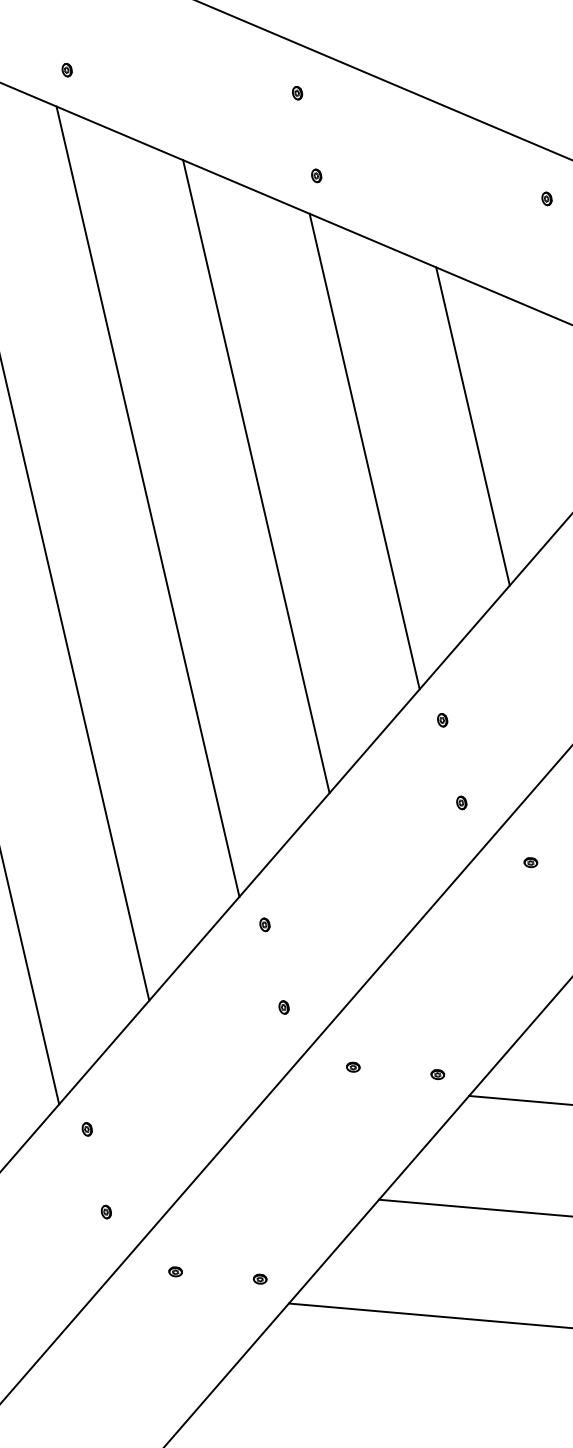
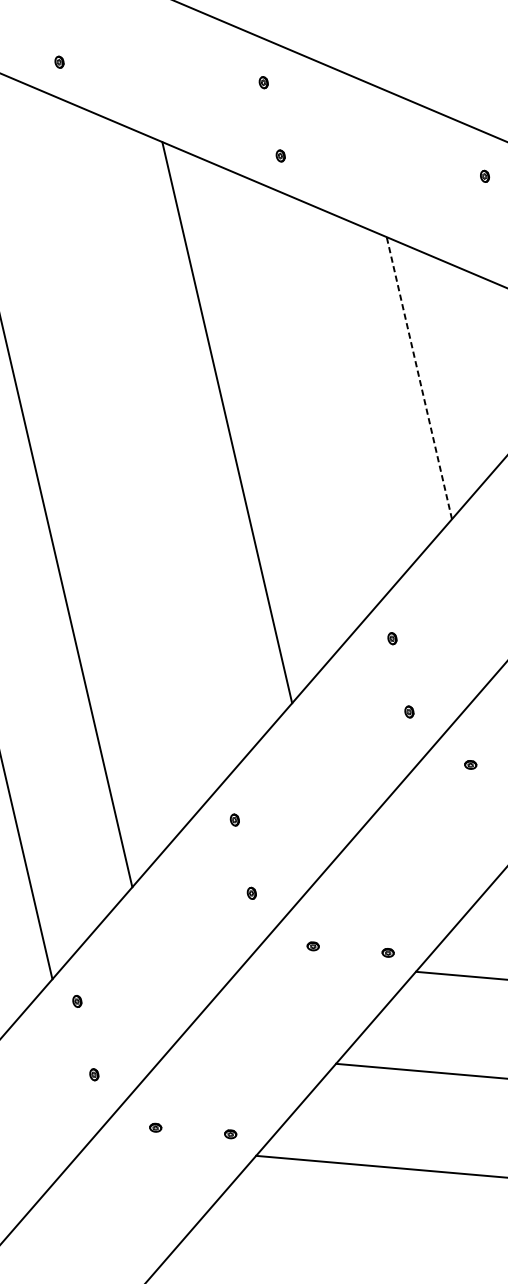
line: (472, 426) -> (418, 378), solid -> dashed
line: (364, 451) -> (323, 400), removed
line: (147, 501) -> (130, 444), removed

